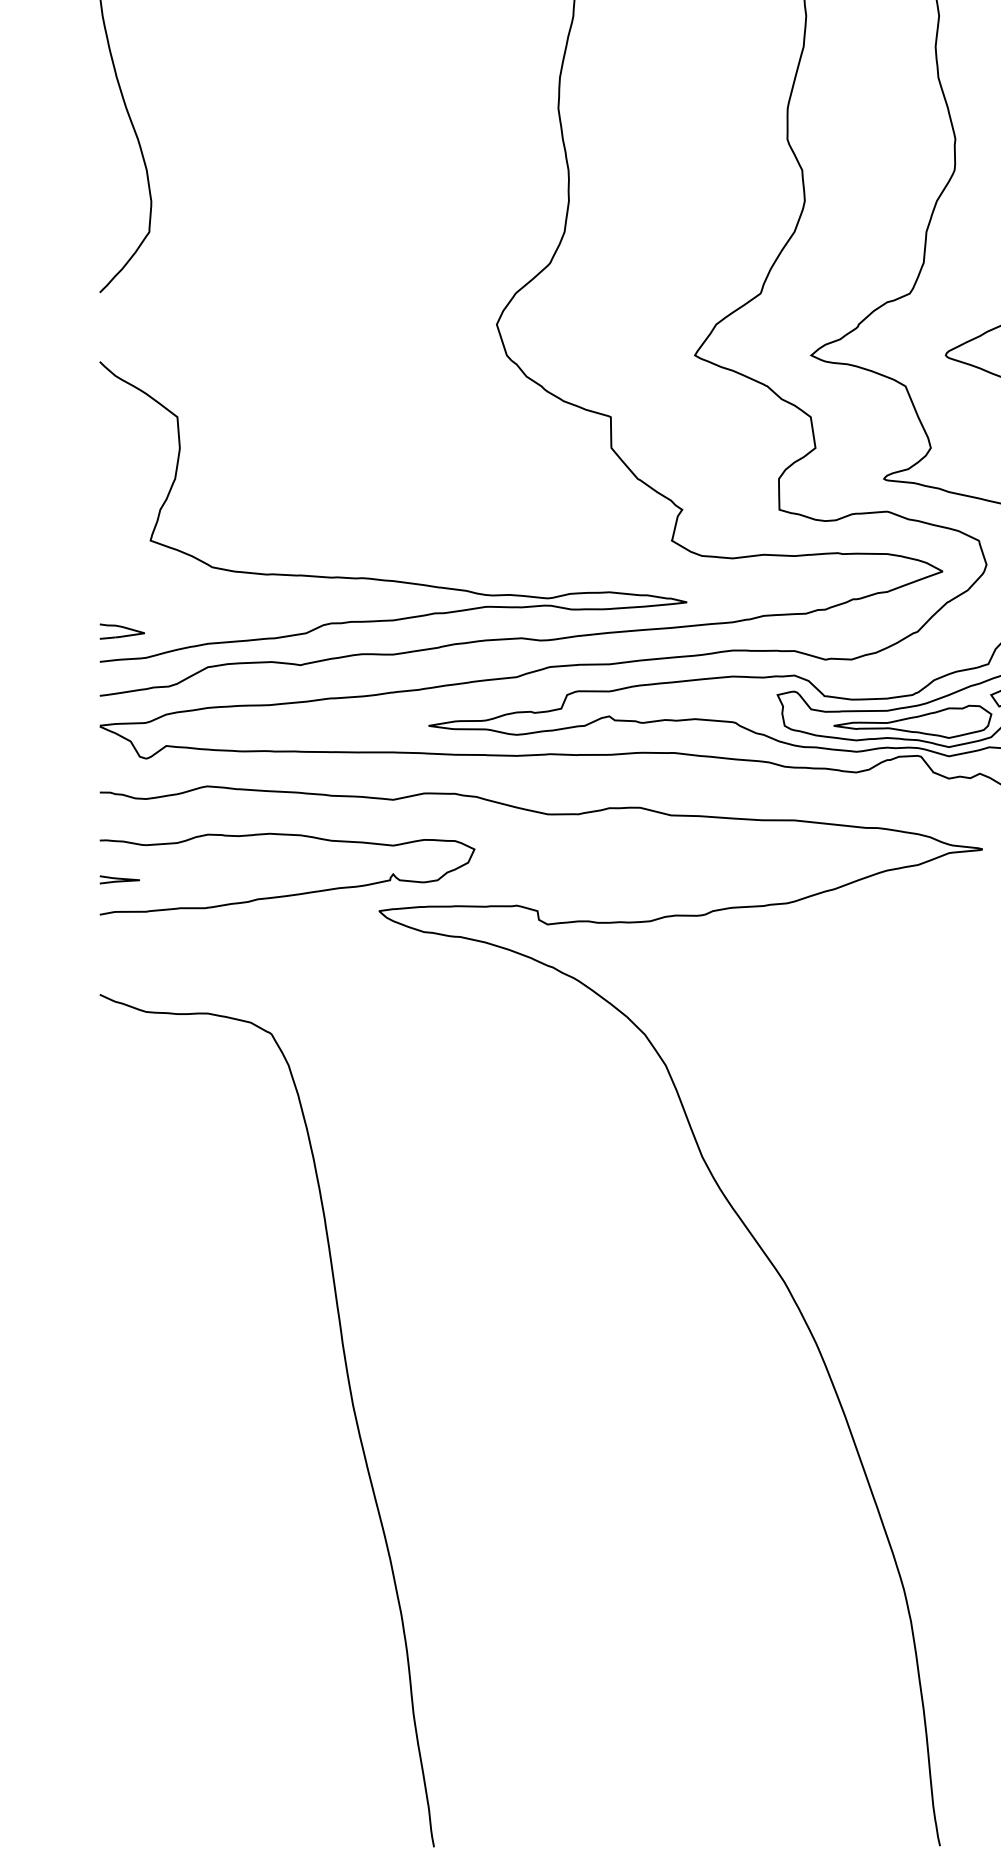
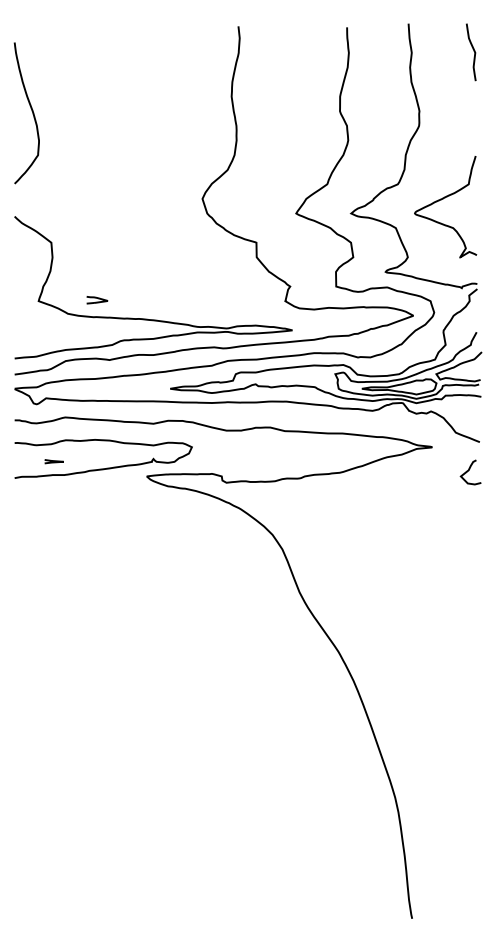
part: (122, 632) -> (97, 300), moved
curve: (118, 879) -> (53, 461), moved
curve: (350, 1407) -> (133, 711), removed

